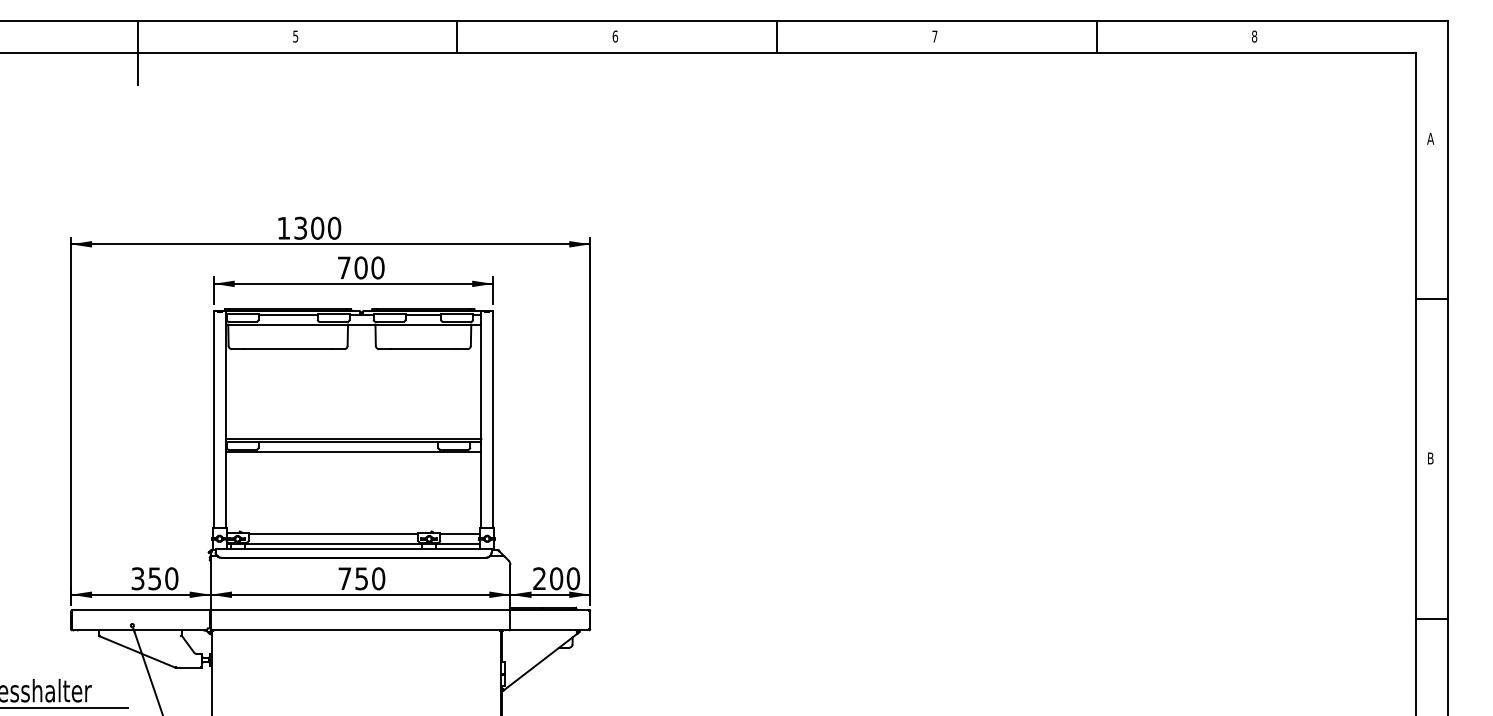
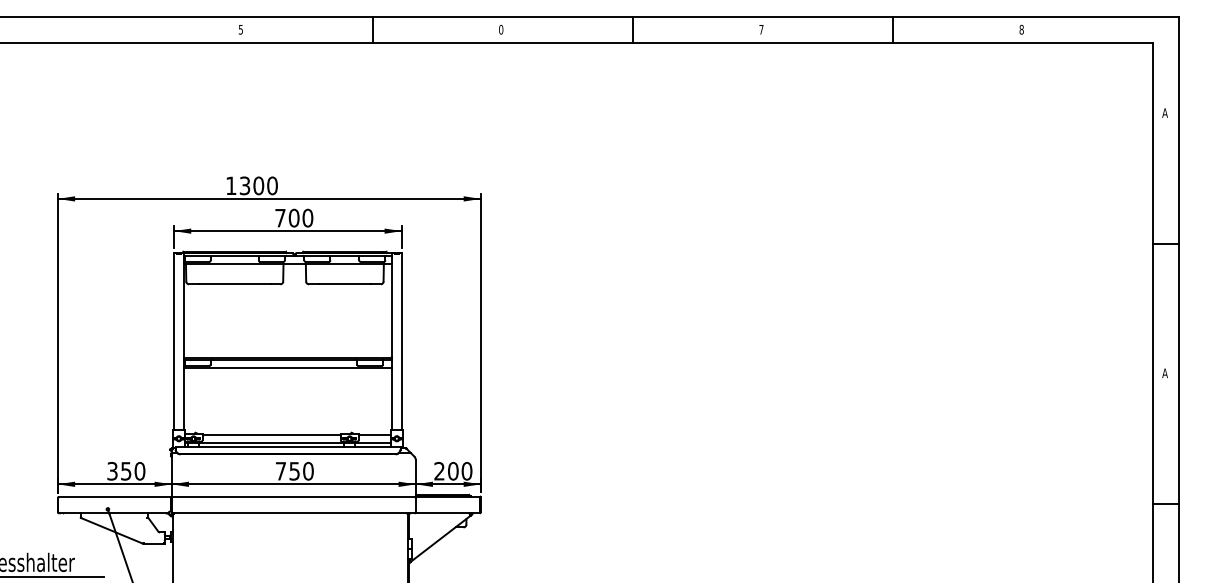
text: (615, 36) -> (501, 29), 6 -> 0
line: (137, 53) -> (112, 43), removed
text: (1430, 458) -> (1164, 373), B -> A

